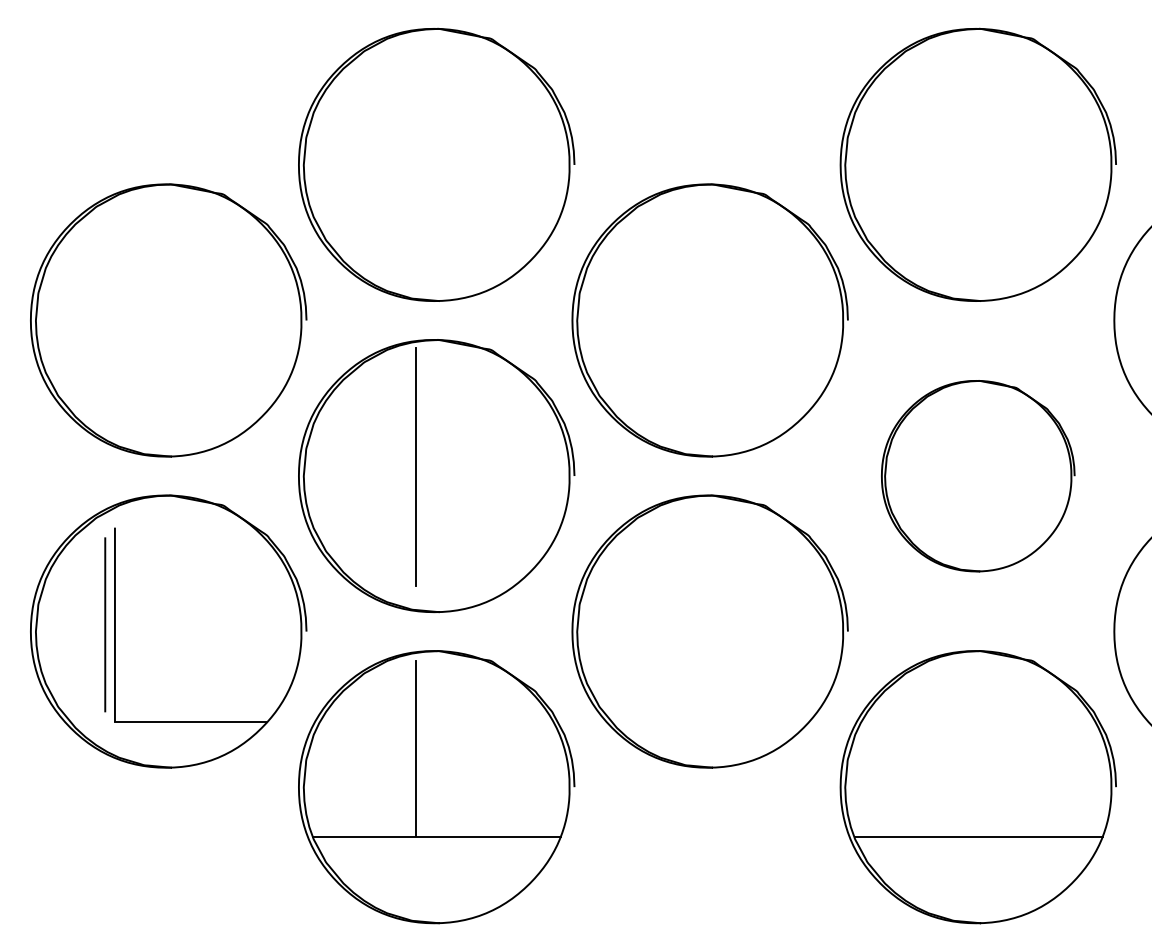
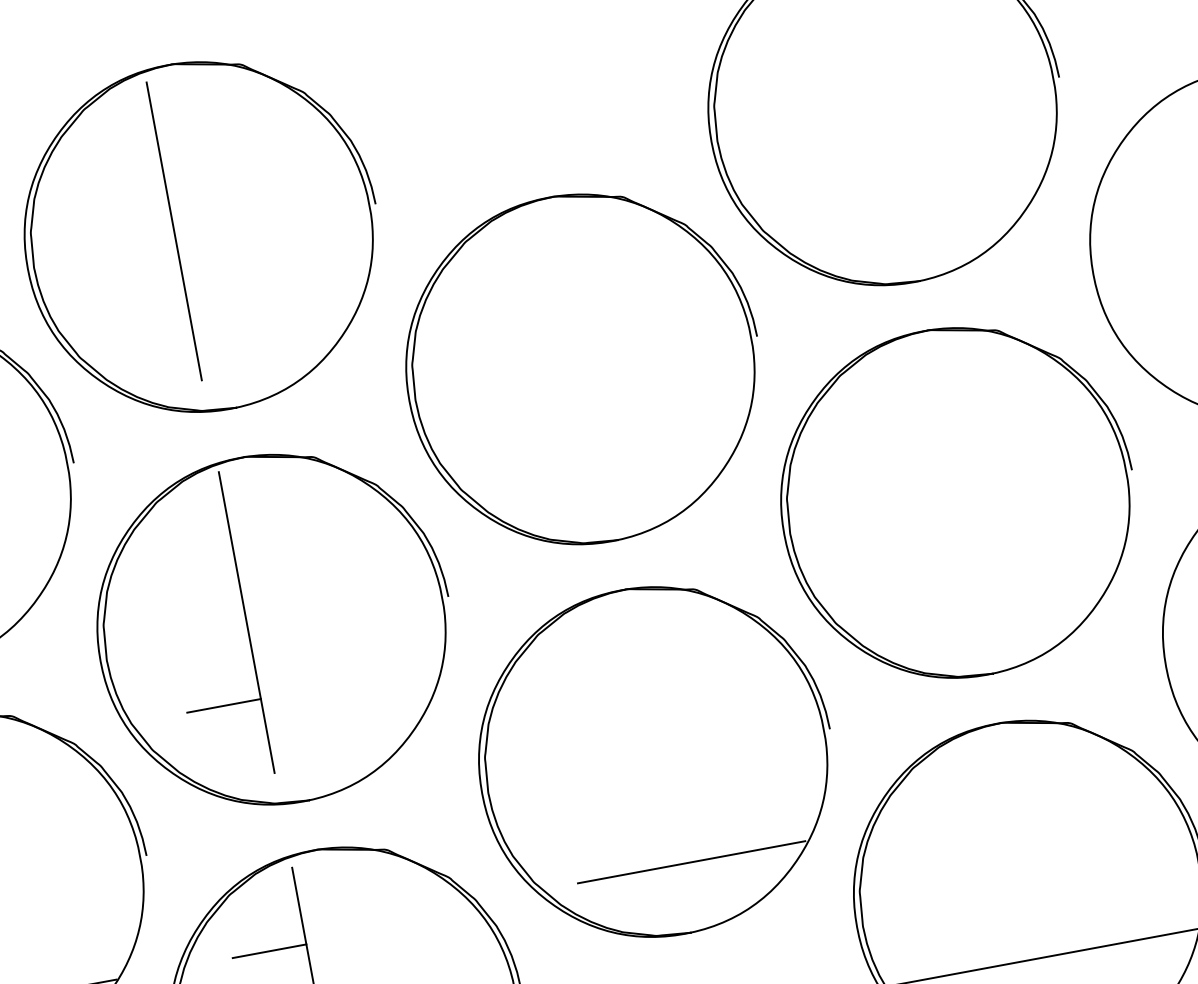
line: (416, 157) -> (174, 231), added
part: (977, 476) -> (957, 503), size x1.43
line: (387, 527) -> (224, 705), added
line: (723, 713) -> (692, 861), added
line: (387, 722) -> (270, 951), added

